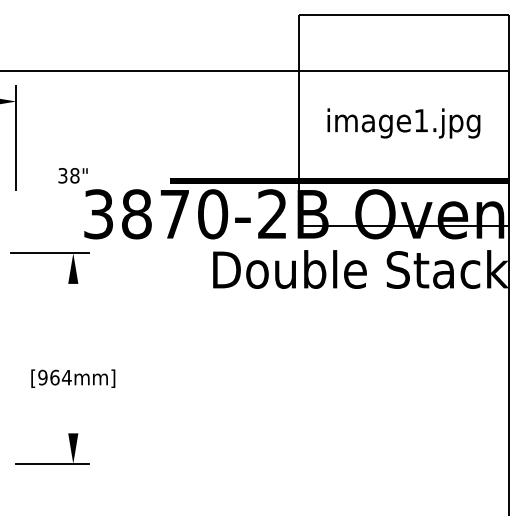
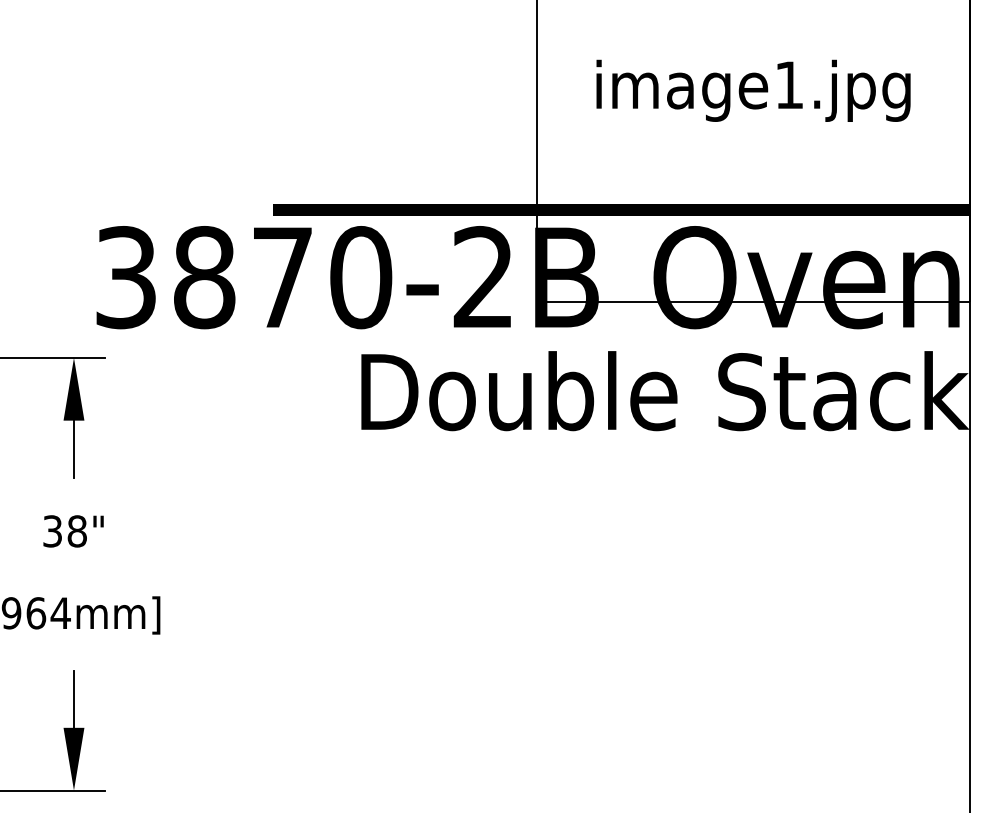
text: (72, 175) -> (72, 530), moved
line: (73, 297) -> (74, 448), added
line: (73, 419) -> (74, 699), added

